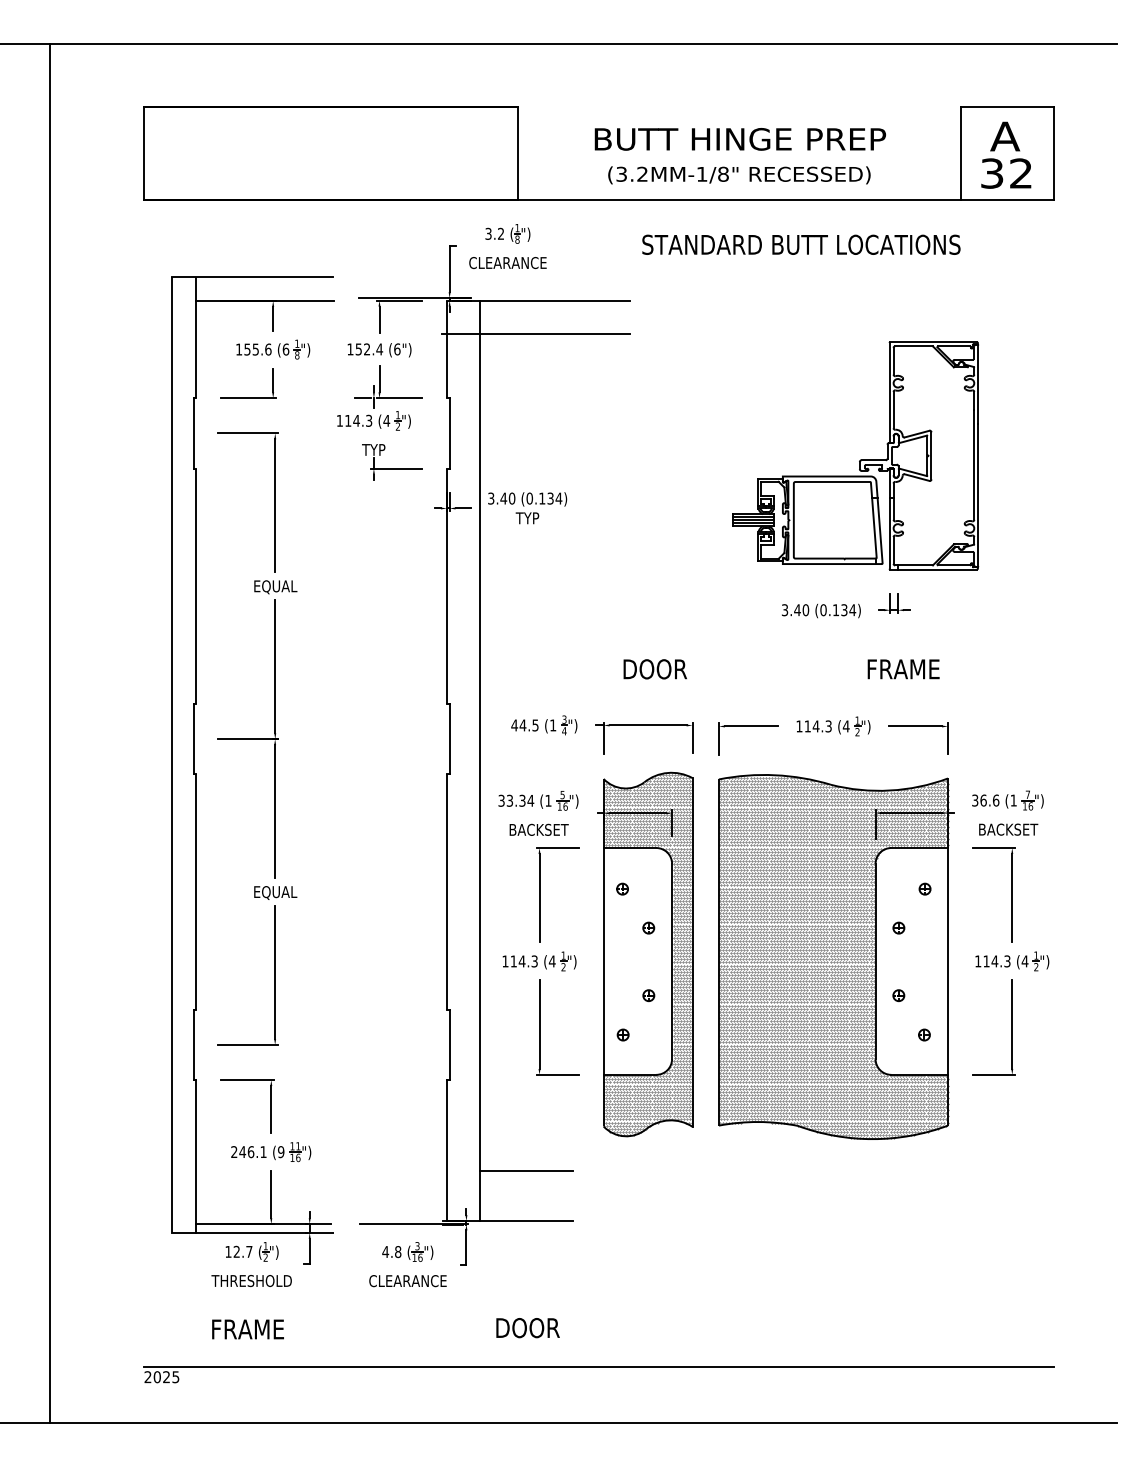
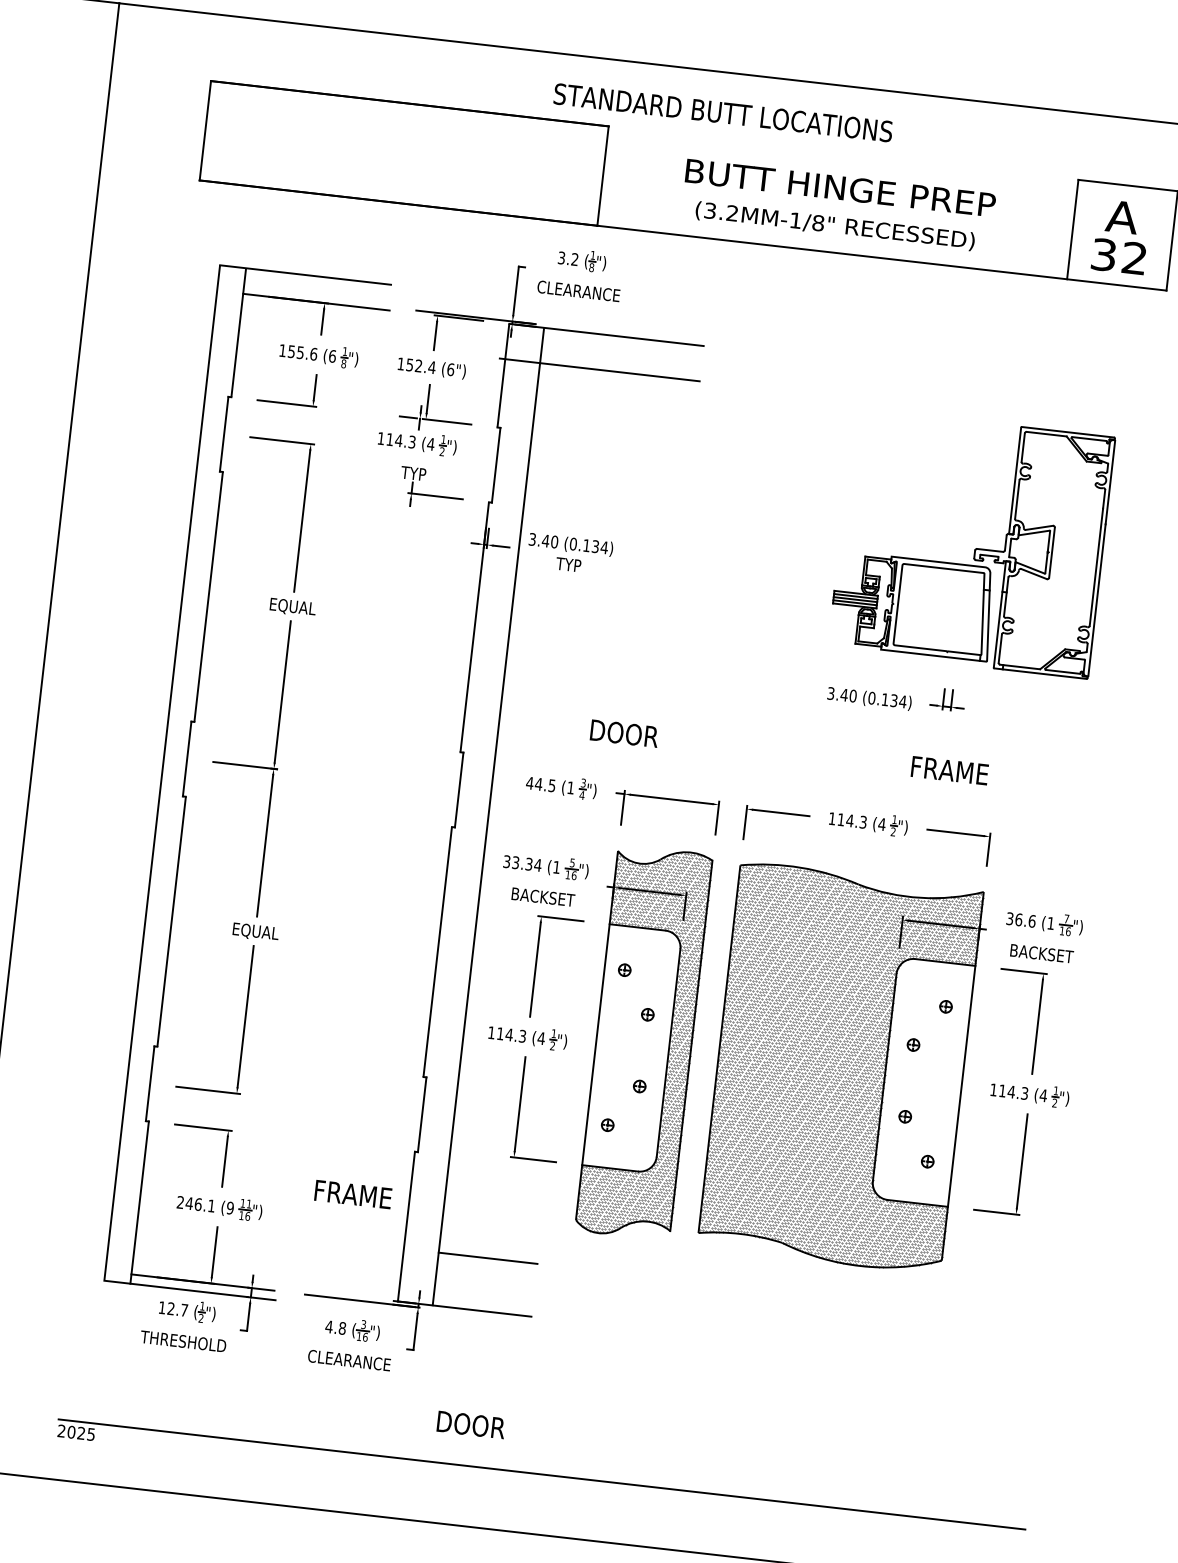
text: (801, 244) -> (723, 112), moved
part: (860, 459) -> (976, 547), moved
text: (654, 669) -> (623, 733), moved
text: (247, 1329) -> (352, 1194), moved

